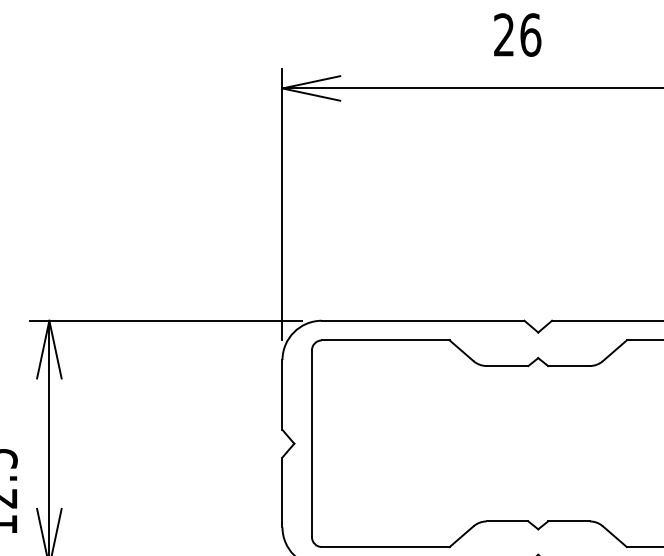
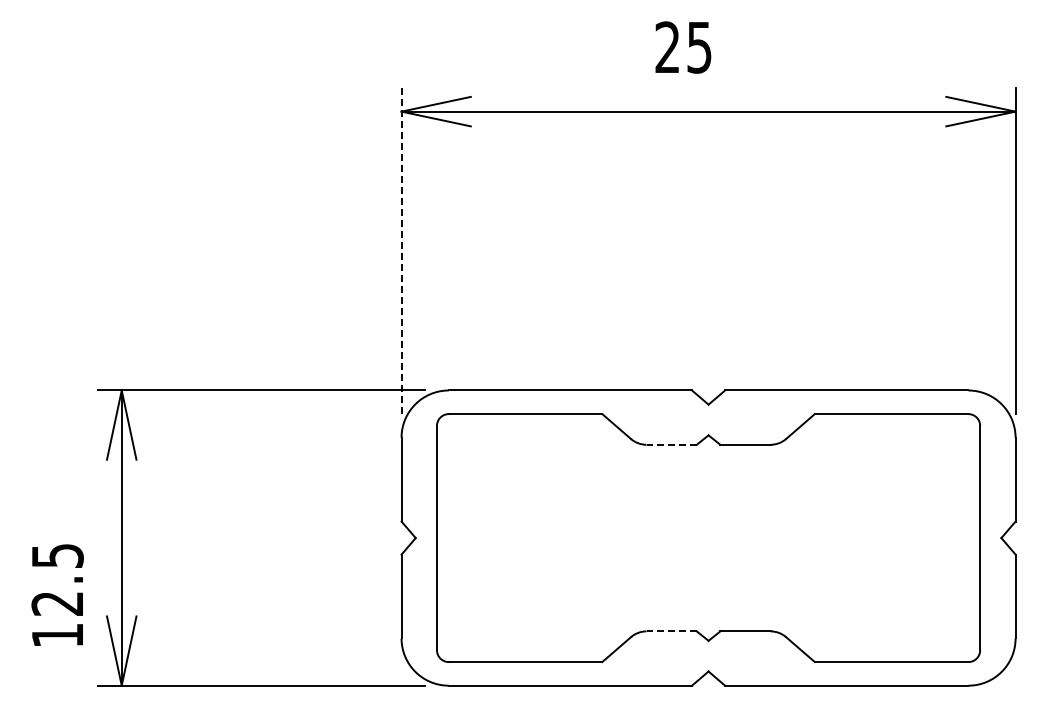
text: (530, 35) -> (699, 47), 26 -> 25
line: (282, 204) -> (401, 250), solid -> dashed
line: (507, 365) -> (671, 444), solid -> dashed
line: (507, 521) -> (671, 631), solid -> dashed

